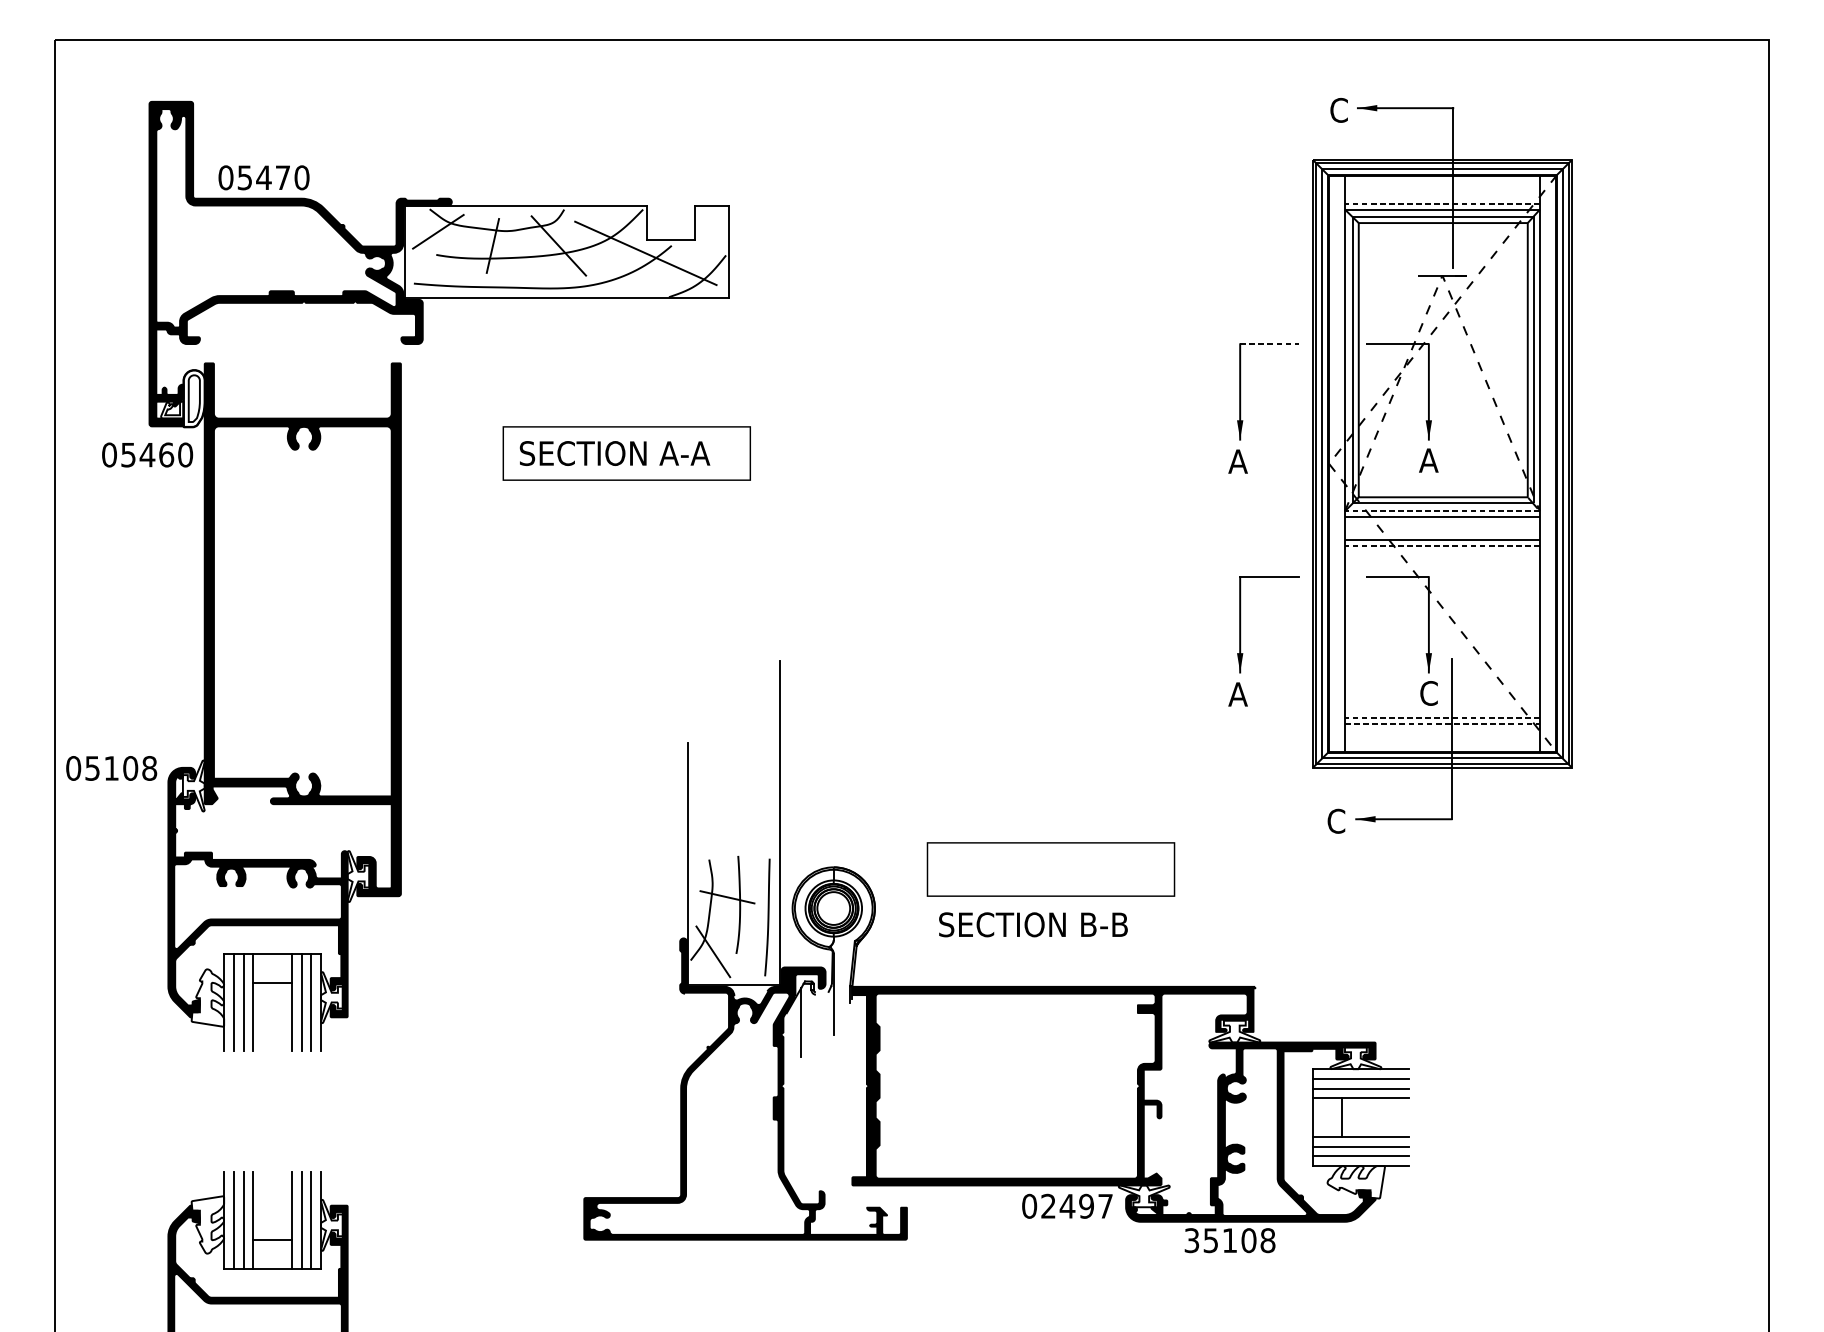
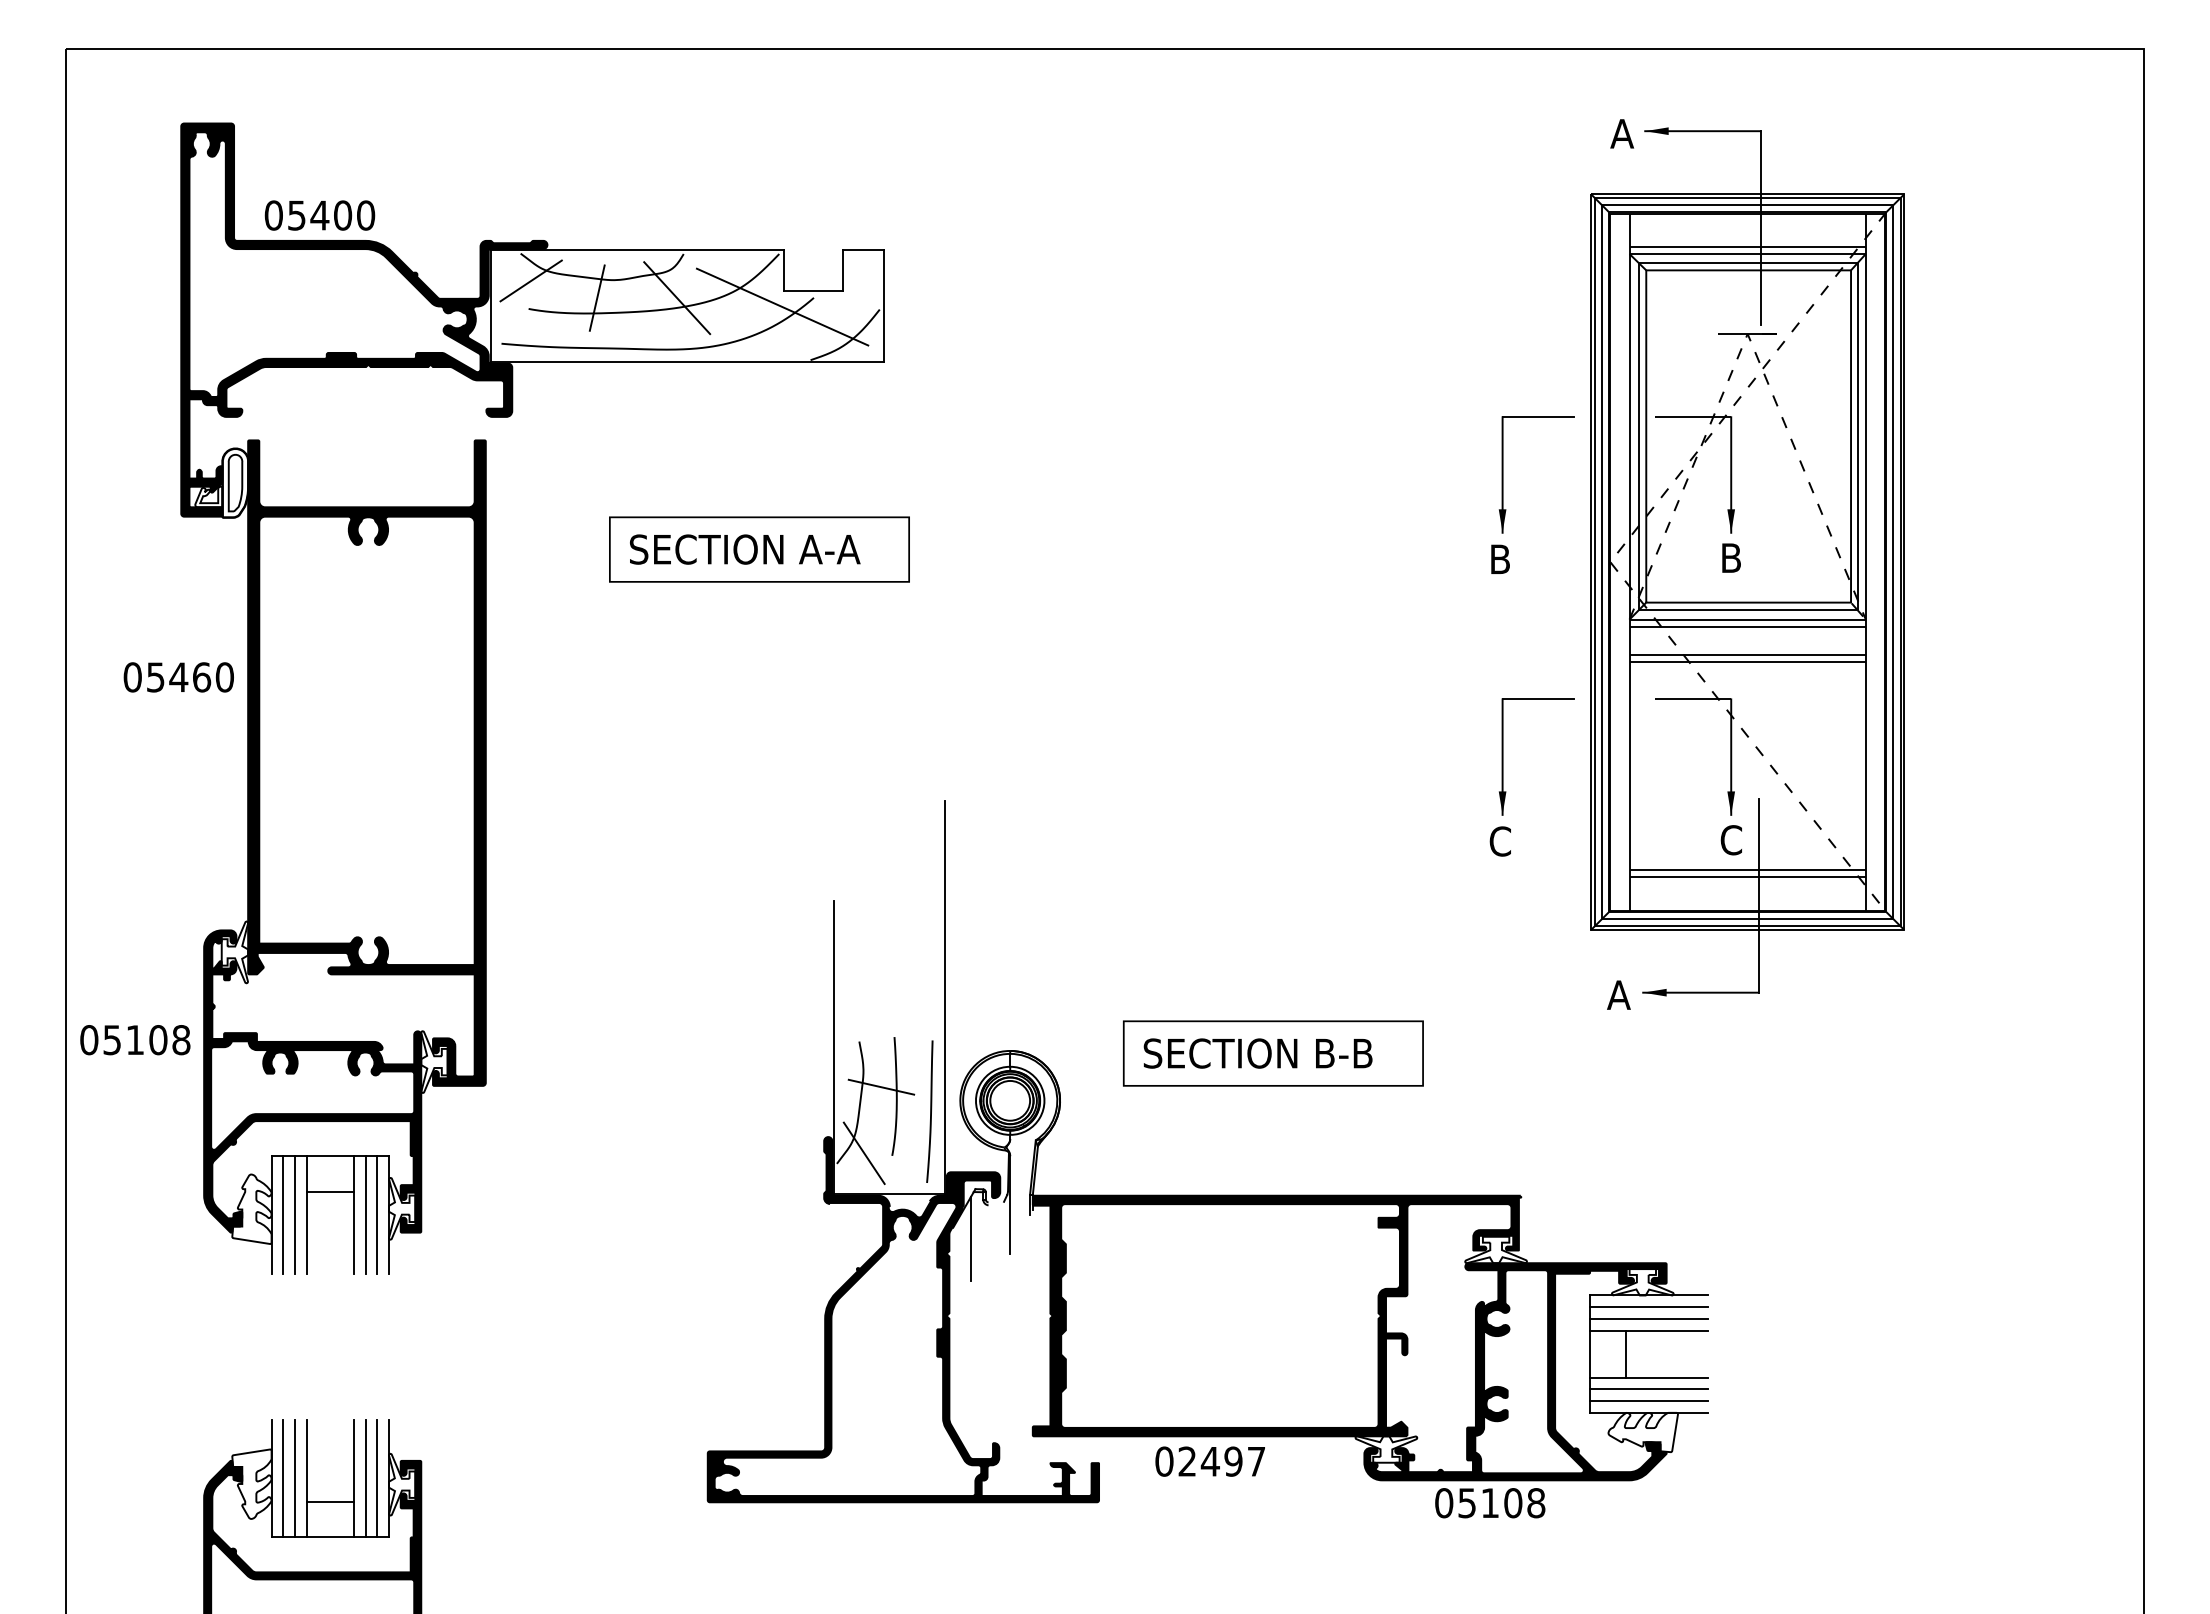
text: (1339, 110) -> (1622, 133), C -> A
text: (283, 177) -> (343, 215), 05470 -> 05400
line: (1442, 204) -> (1747, 247), dashed -> solid
line: (1269, 344) -> (1538, 417), dashed -> solid
text: (147, 455) -> (178, 677), moved
text: (1237, 460) -> (1499, 558), A -> B
text: (1428, 460) -> (1730, 557), A -> B
line: (1442, 511) -> (1747, 619), dashed -> solid
line: (1442, 545) -> (1747, 661), dashed -> solid
text: (1237, 694) -> (1499, 841), A -> C
line: (1442, 718) -> (1747, 870), dashed -> solid
line: (1443, 723) -> (1748, 876), dashed -> solid
text: (111, 768) -> (135, 1040), moved
text: (1335, 821) -> (1618, 995), C -> A
text: (1032, 924) -> (1257, 1053), moved
text: (1066, 1206) -> (1209, 1461), moved
text: (1192, 1240) -> (1444, 1503), 35108 -> 05108

